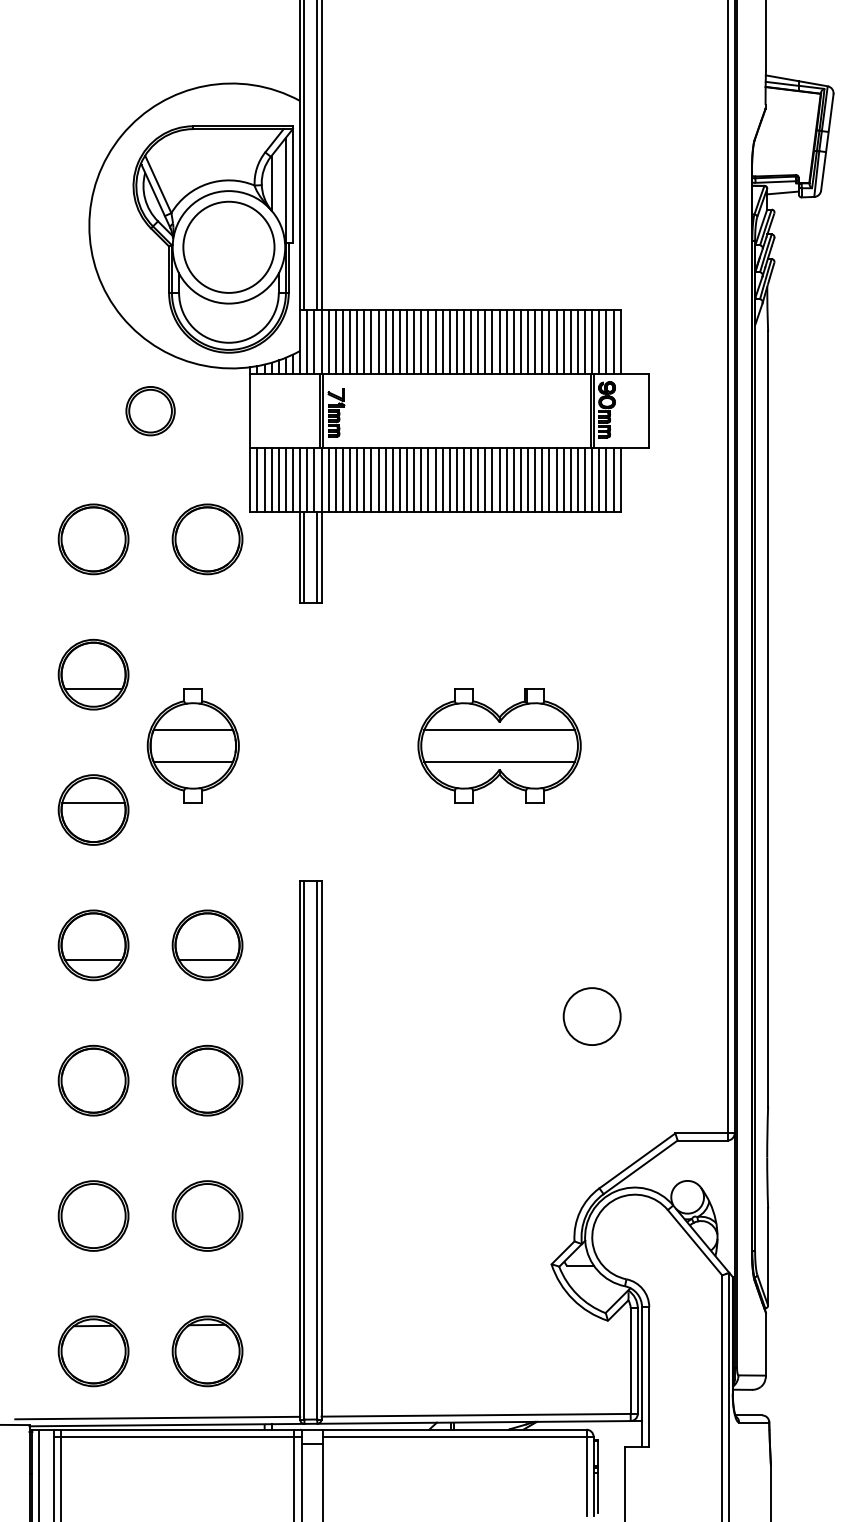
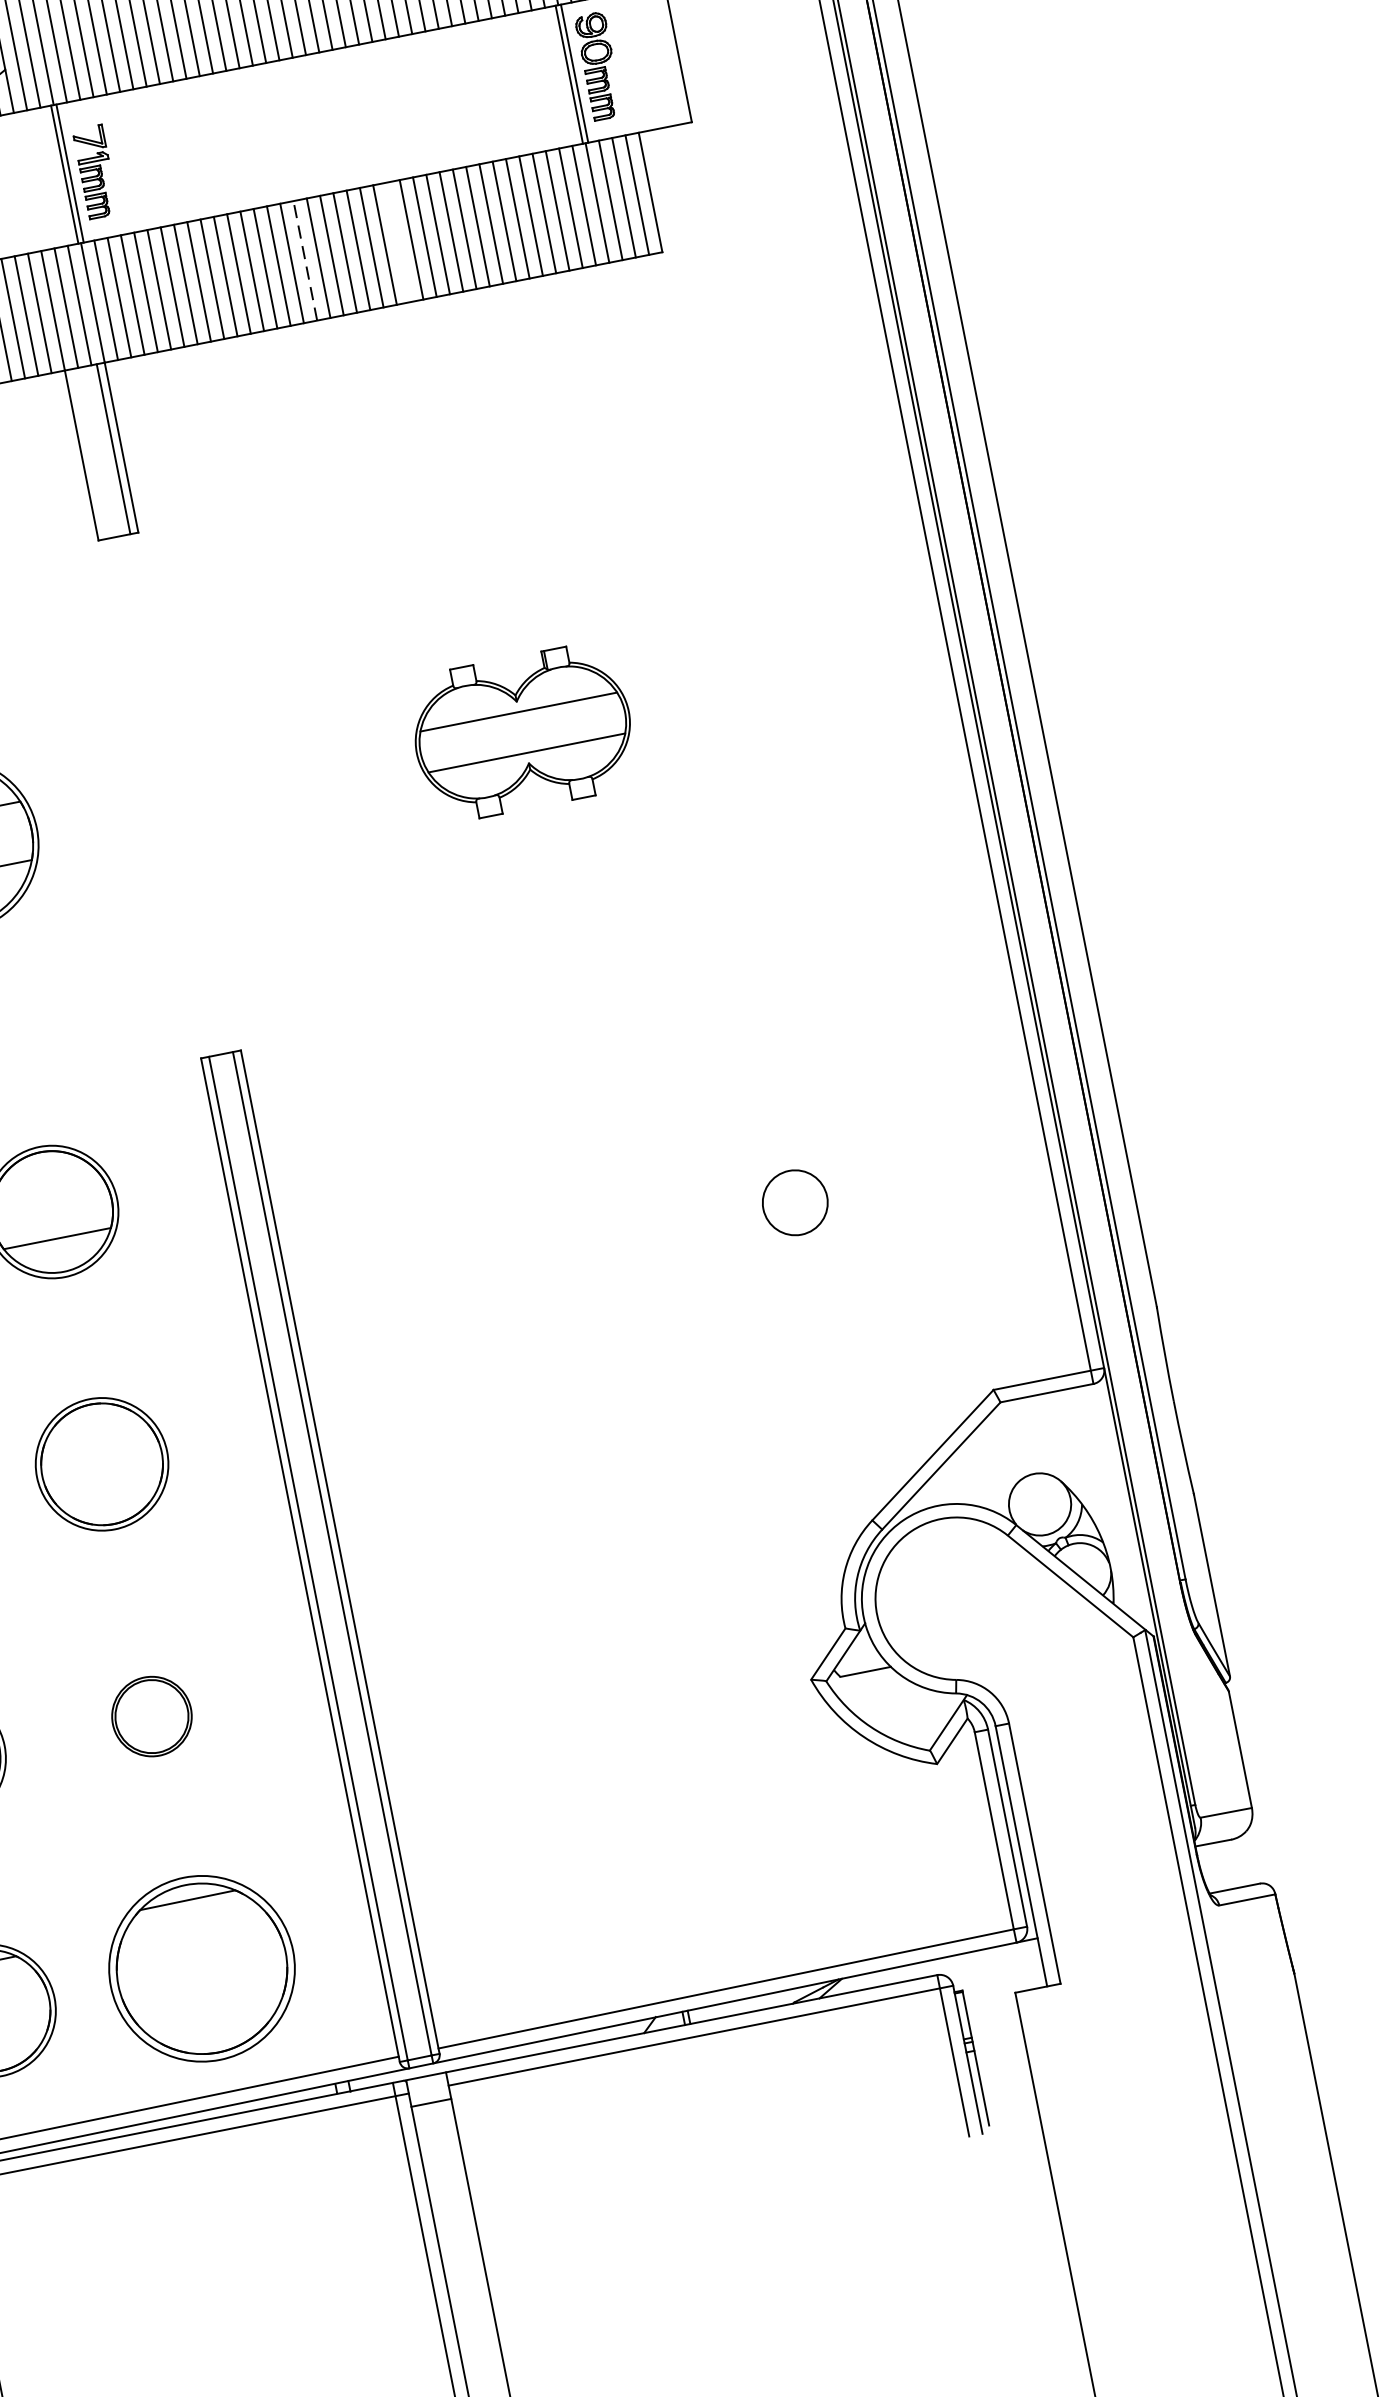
line: (435, 479) -> (305, 259), solid -> dashed
line: (485, 480) -> (398, 242), removed
line: (304, 557) -> (89, 453), removed
part: (499, 745) -> (522, 731), size x0.7
circle: (591, 1016) -> (794, 1202), size x0.6
part: (207, 1215) -> (151, 1715), size x0.6
part: (207, 1351) -> (201, 1969), size x1.4

